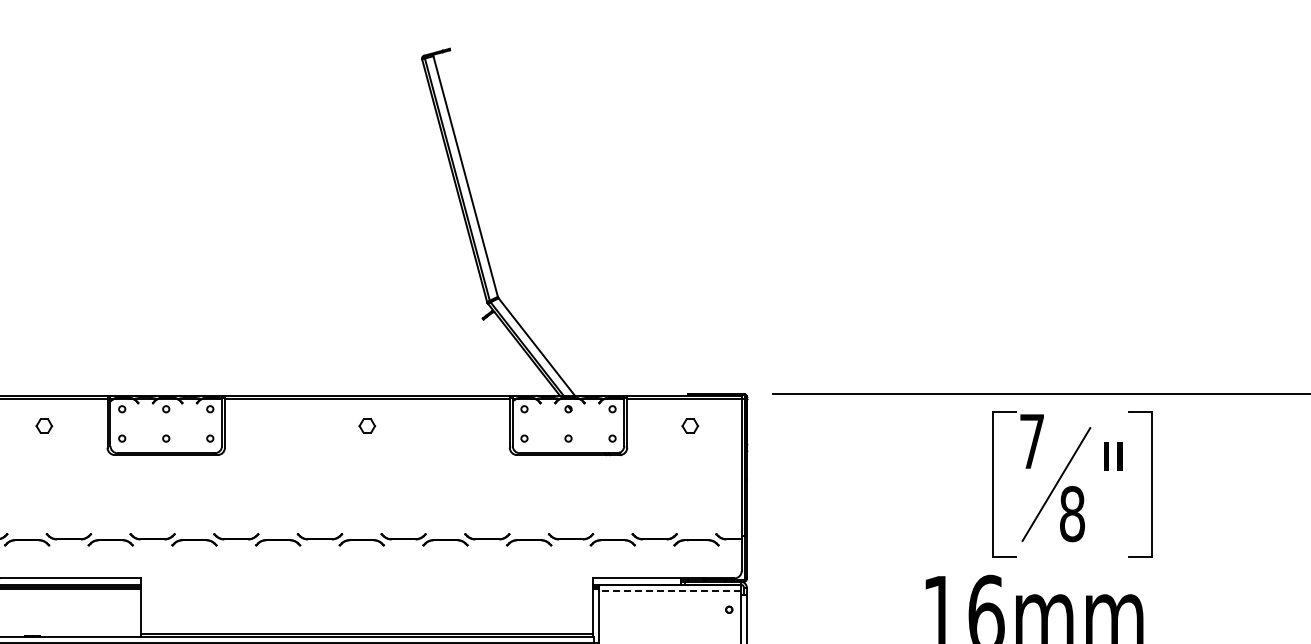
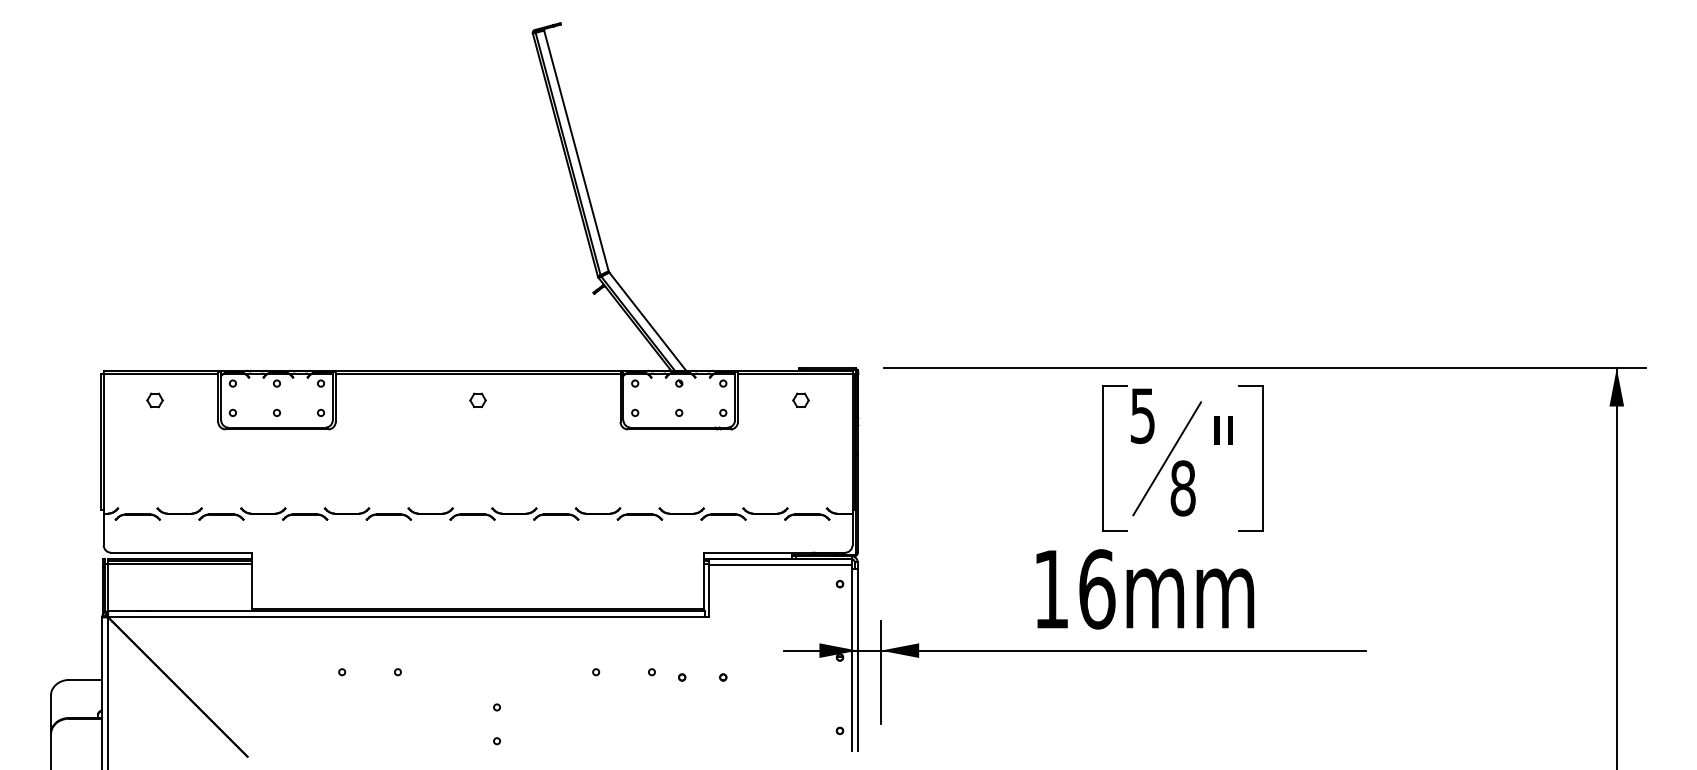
text: (1031, 441) -> (1142, 415), 7 -> 5
line: (669, 591) -> (780, 565), dashed -> solid

